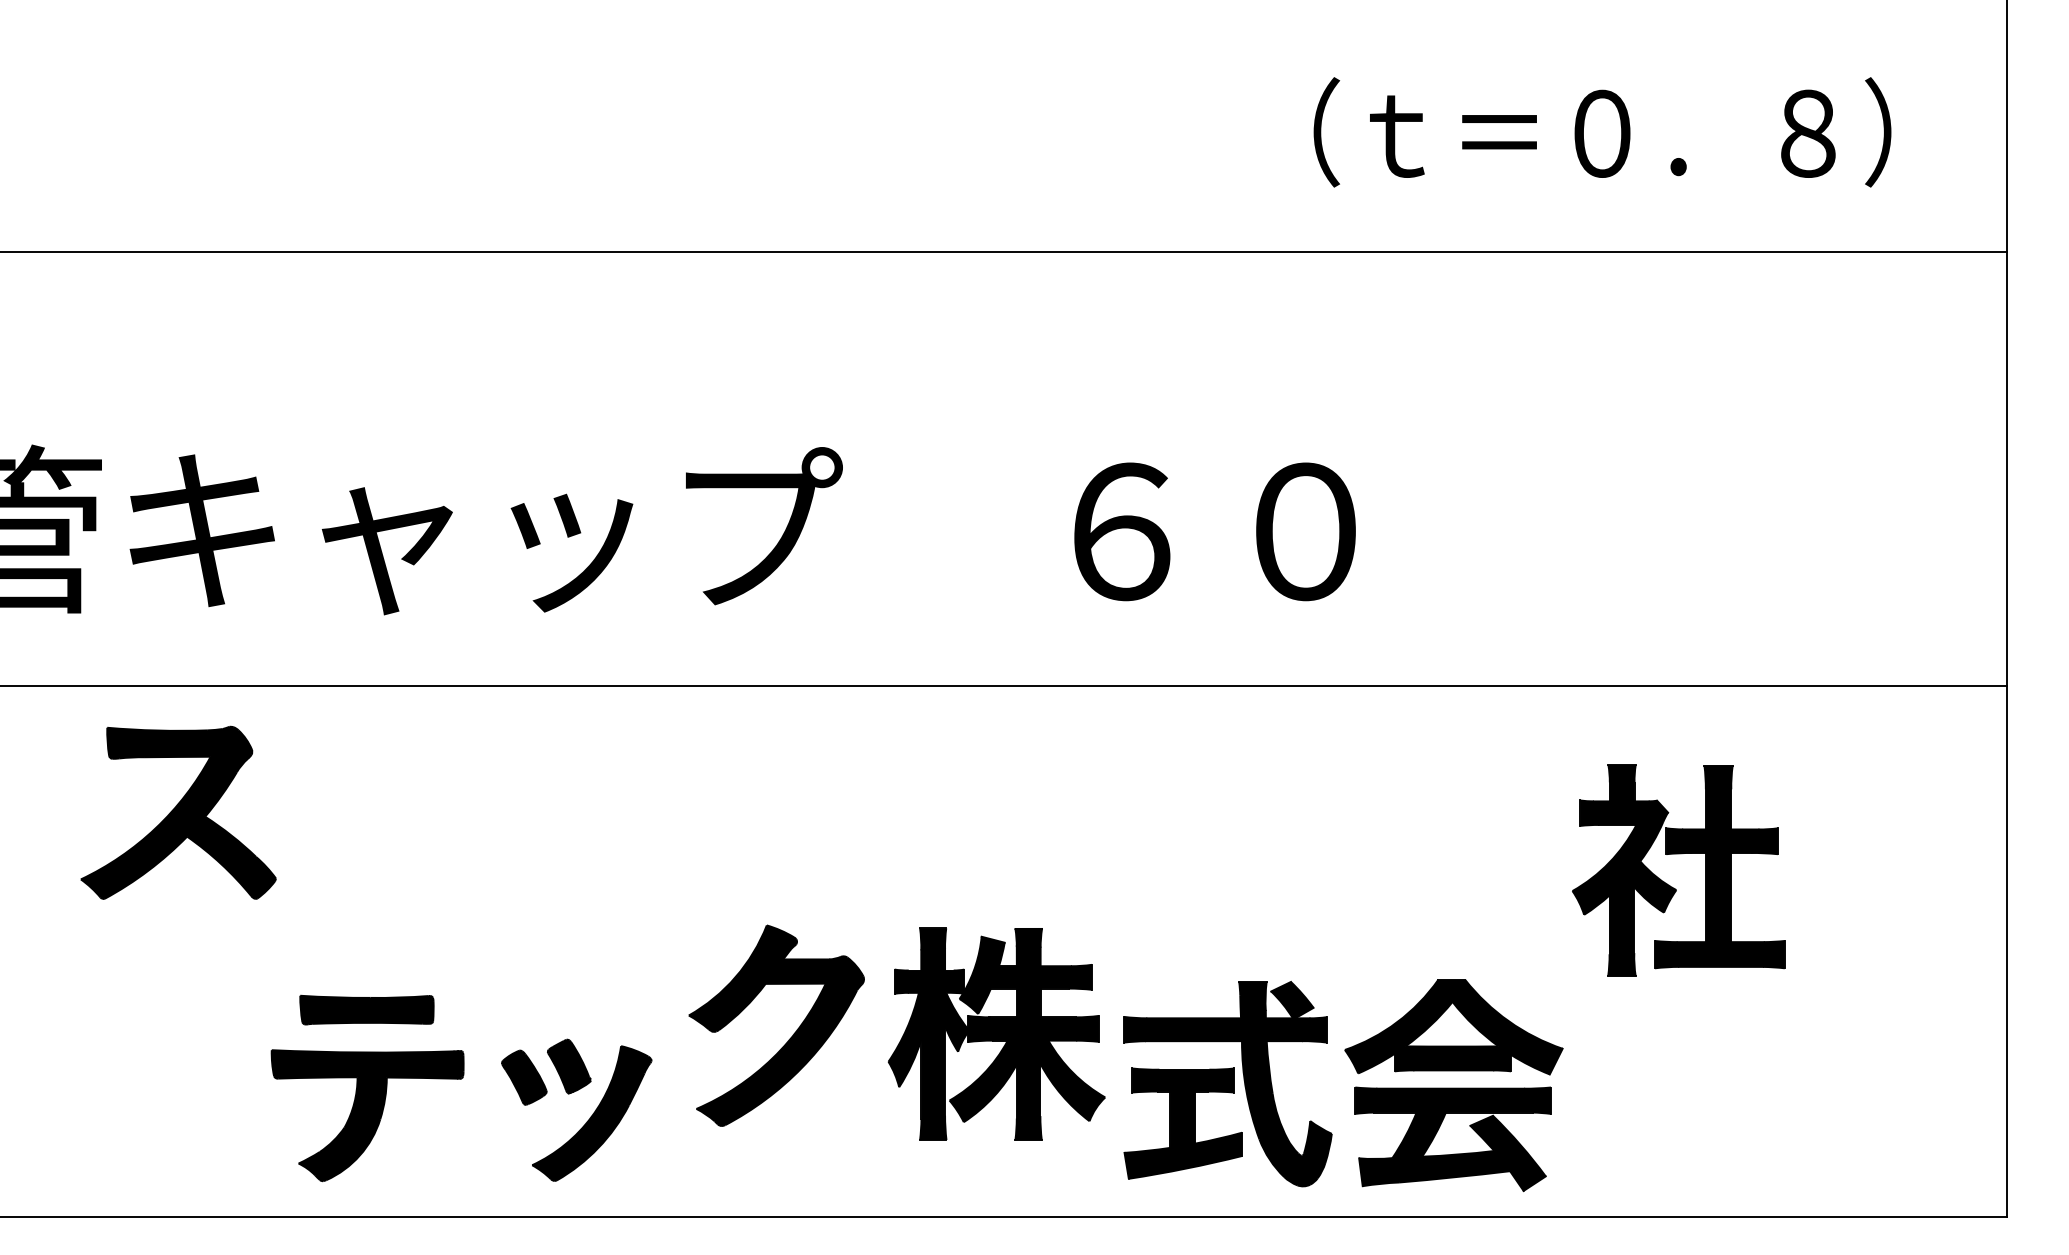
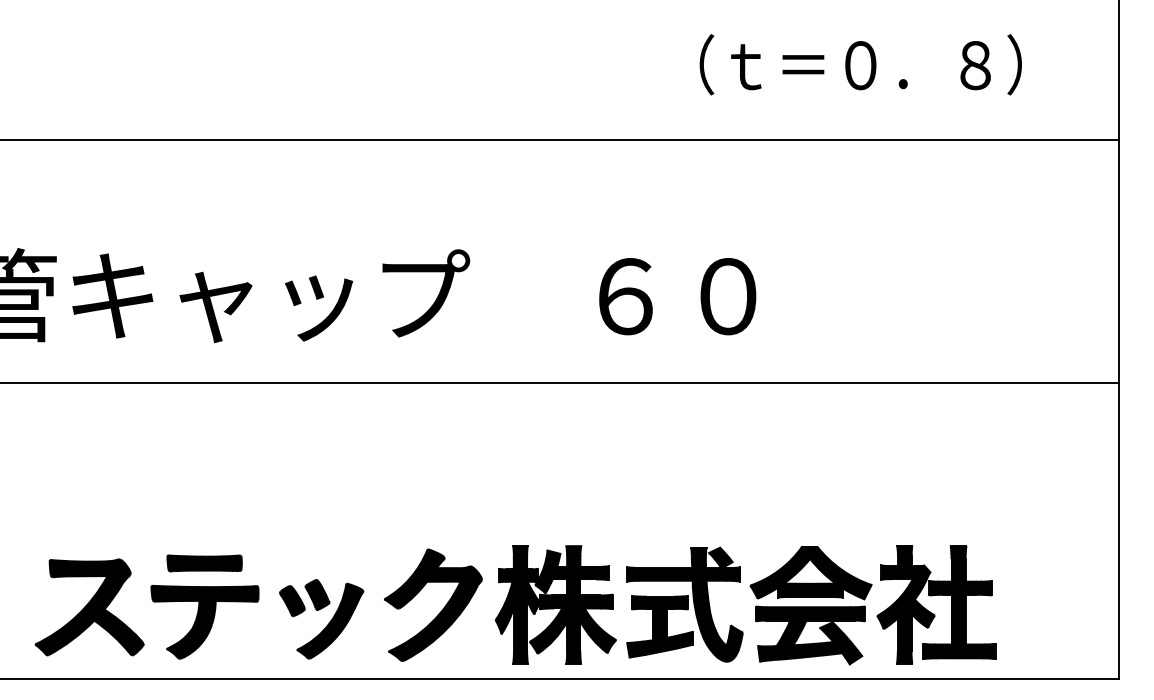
text: (1601, 131) -> (860, 64), moved
part: (178, 813) -> (89, 607), moved
part: (1671, 856) -> (932, 596), moved
part: (995, 1033) -> (555, 604), moved
part: (789, 1037) -> (440, 611), moved

